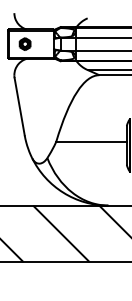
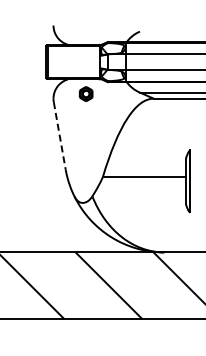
part: (25, 43) -> (86, 93), moved
line: (19, 107) -> (59, 136), solid -> dashed

